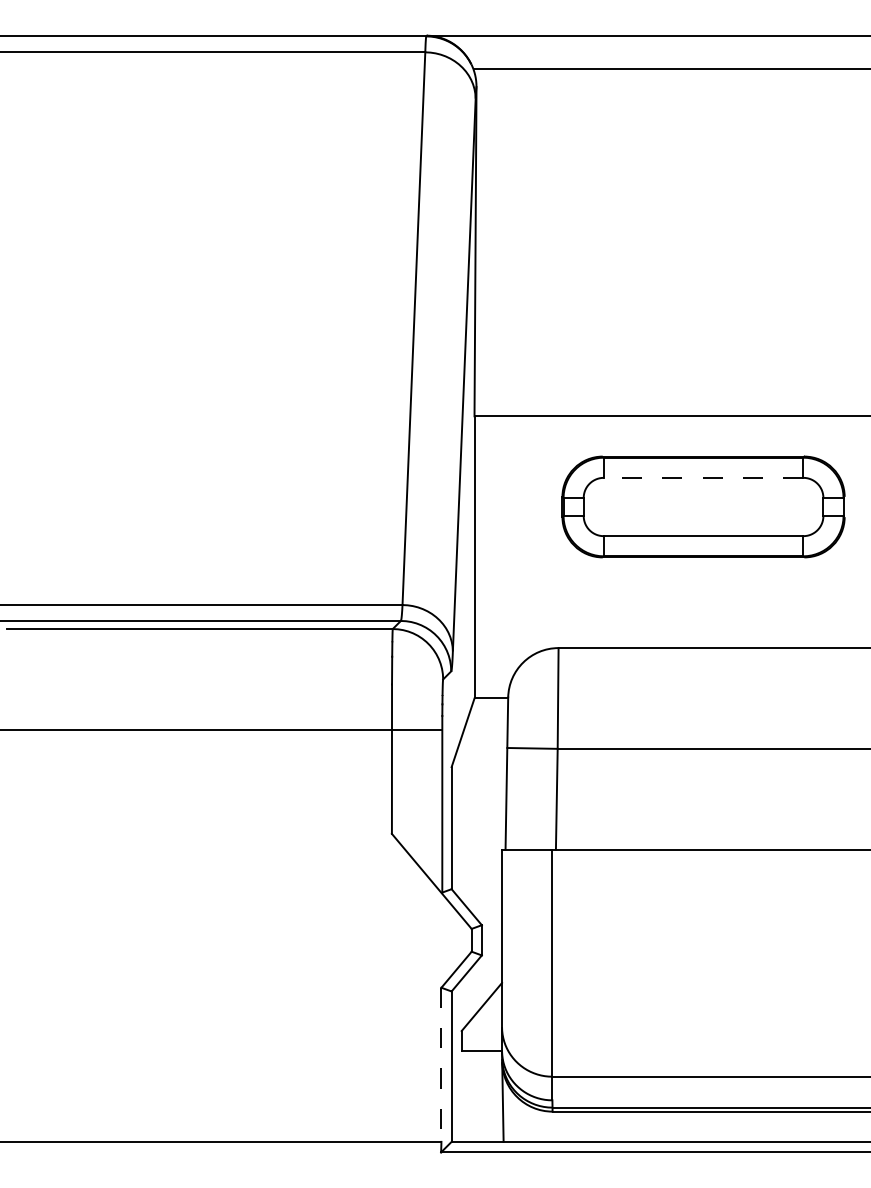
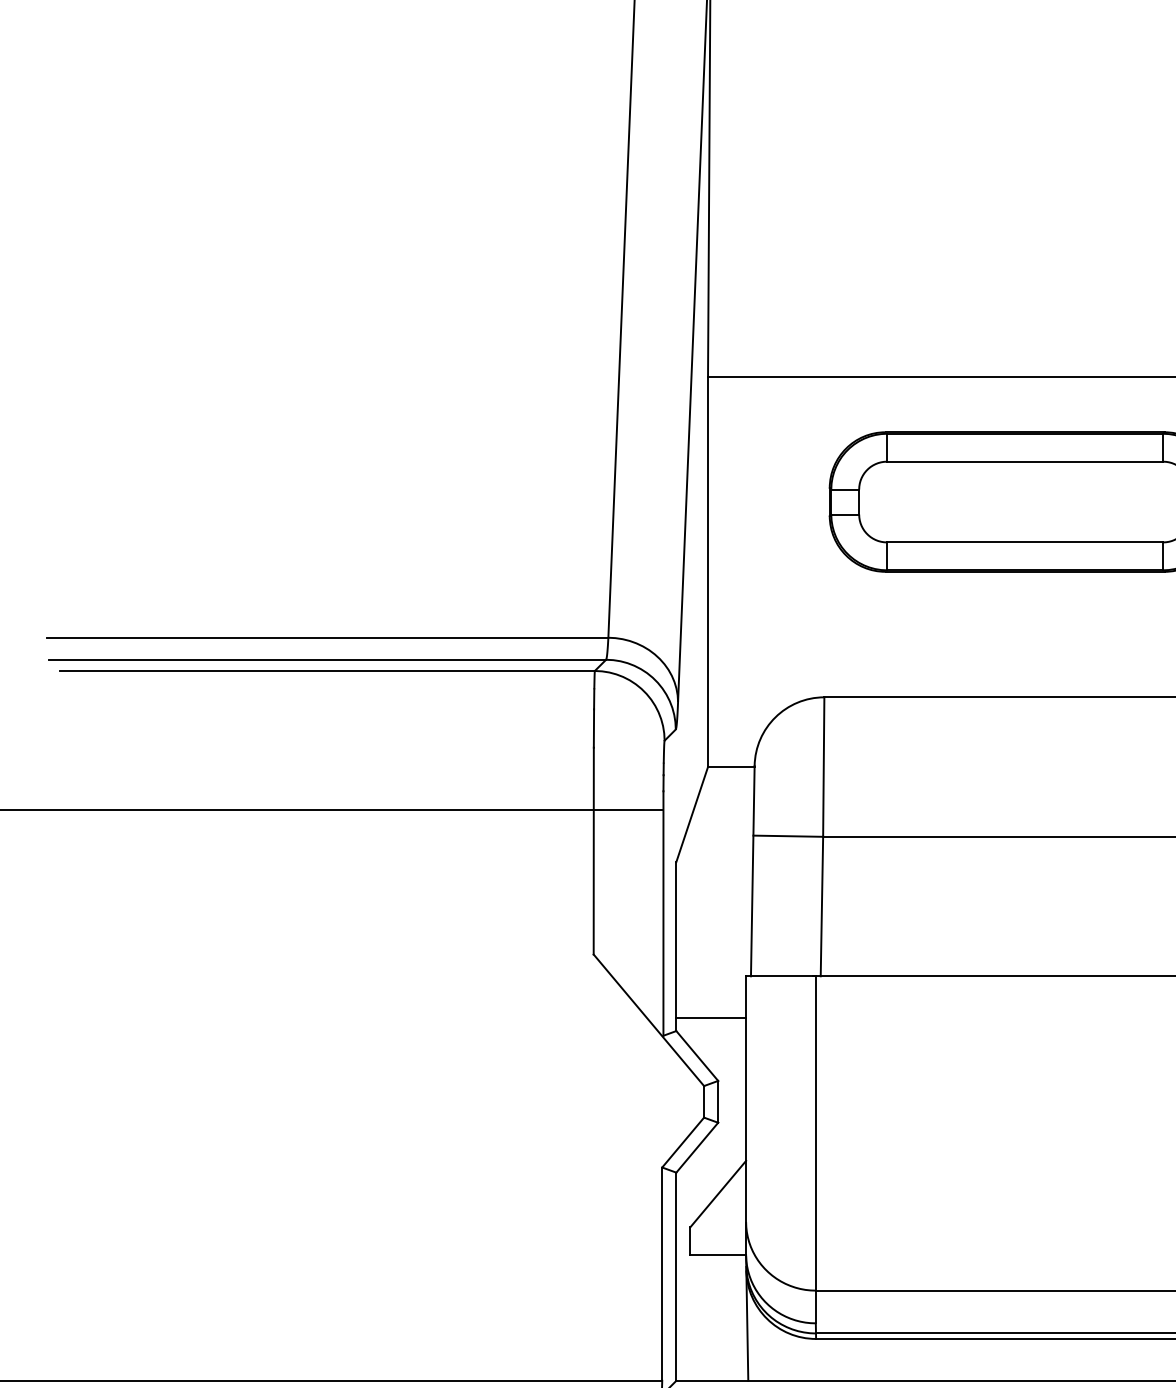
line: (703, 477) -> (1024, 461), dashed -> solid
line: (476, 879) -> (710, 1017), added
line: (441, 1065) -> (662, 1275), dashed -> solid

